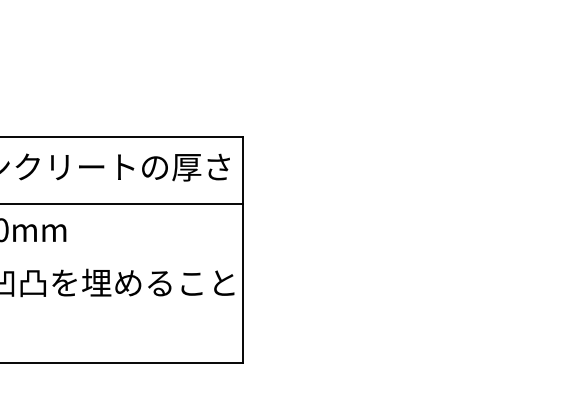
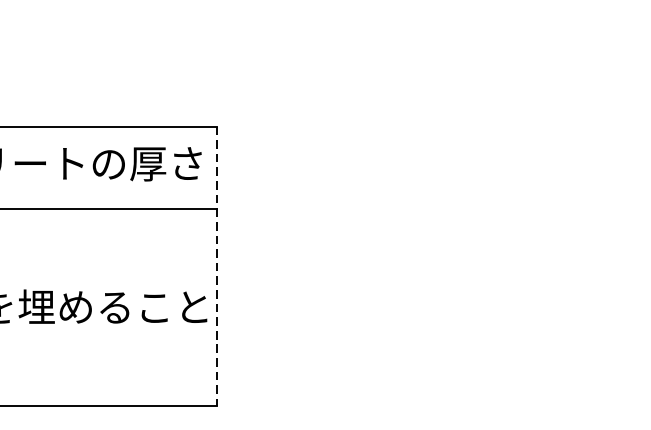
line: (242, 250) -> (217, 266), solid -> dashed

